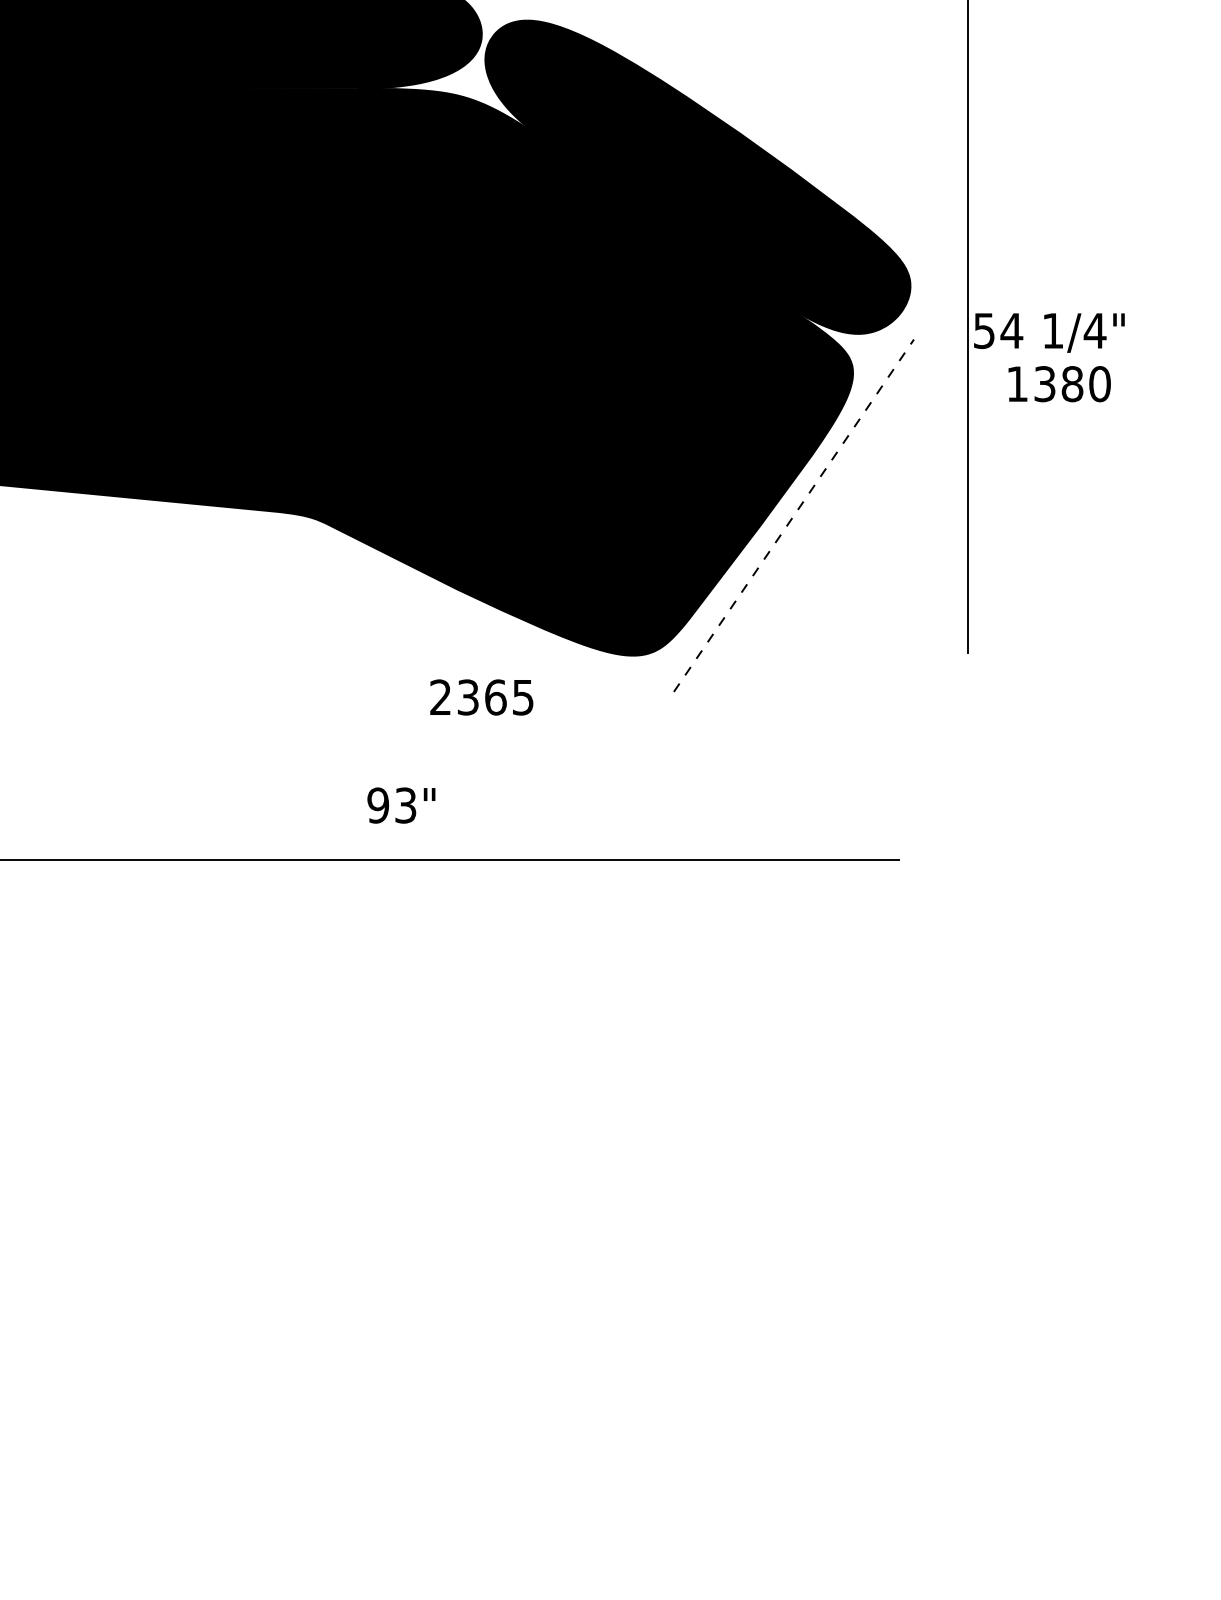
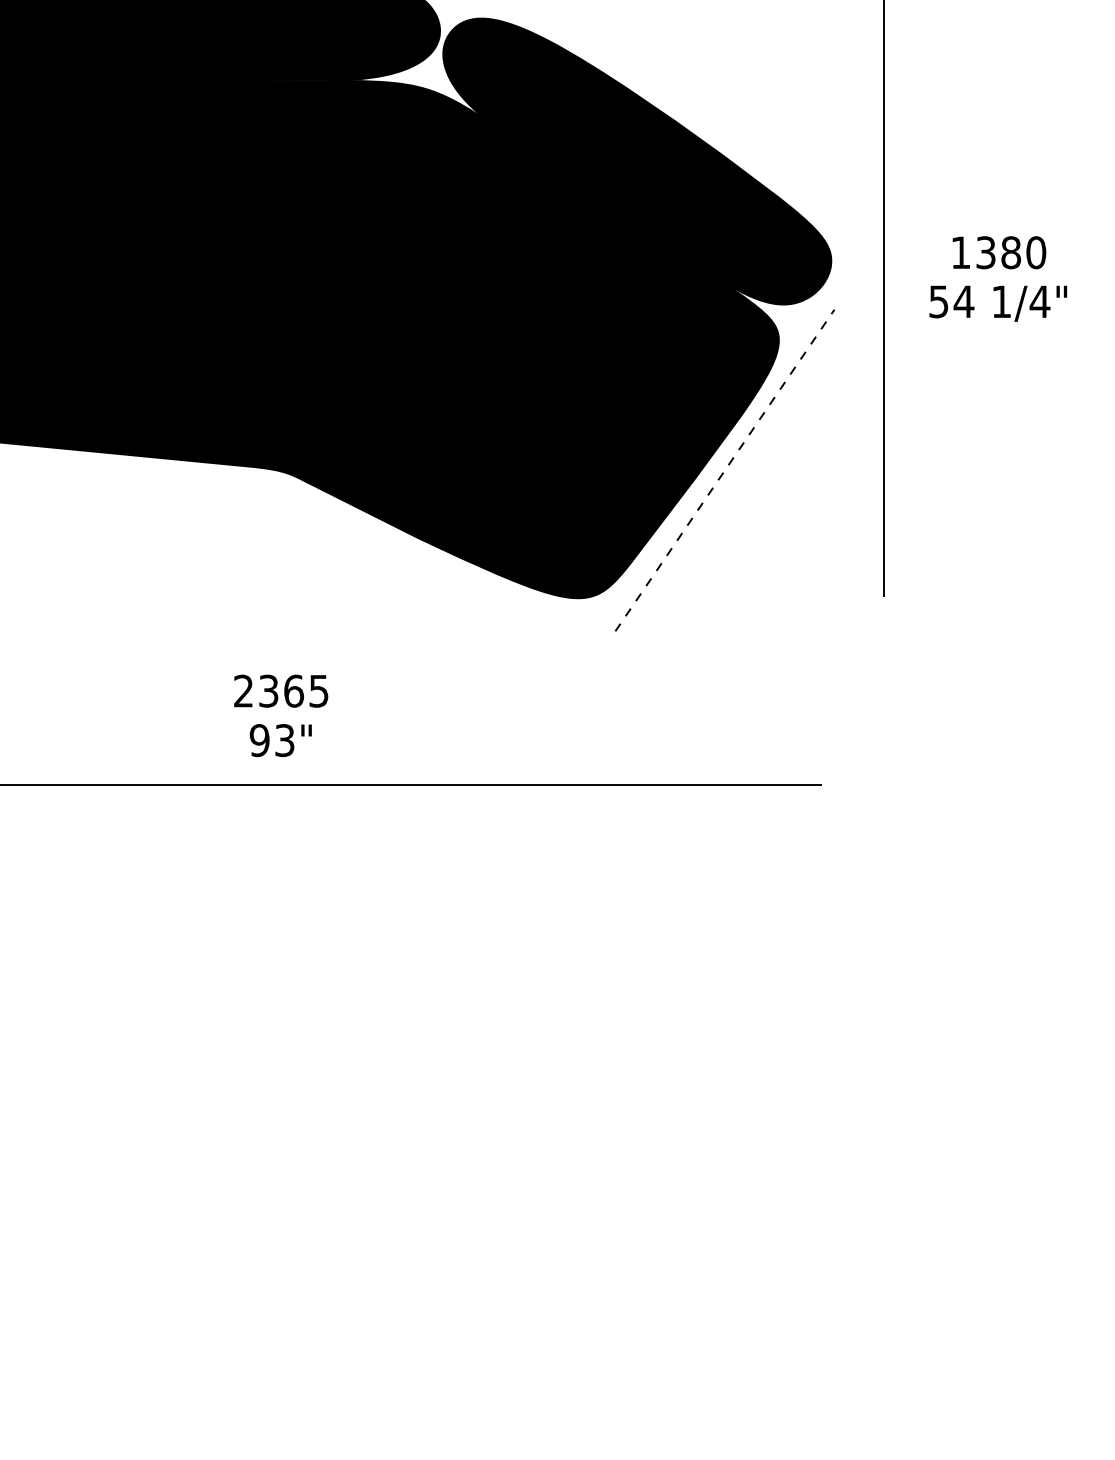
text: (1049, 332) -> (998, 303), moved
text: (1059, 384) -> (999, 253), moved
text: (481, 697) -> (280, 691), moved
text: (401, 805) -> (280, 740), moved

